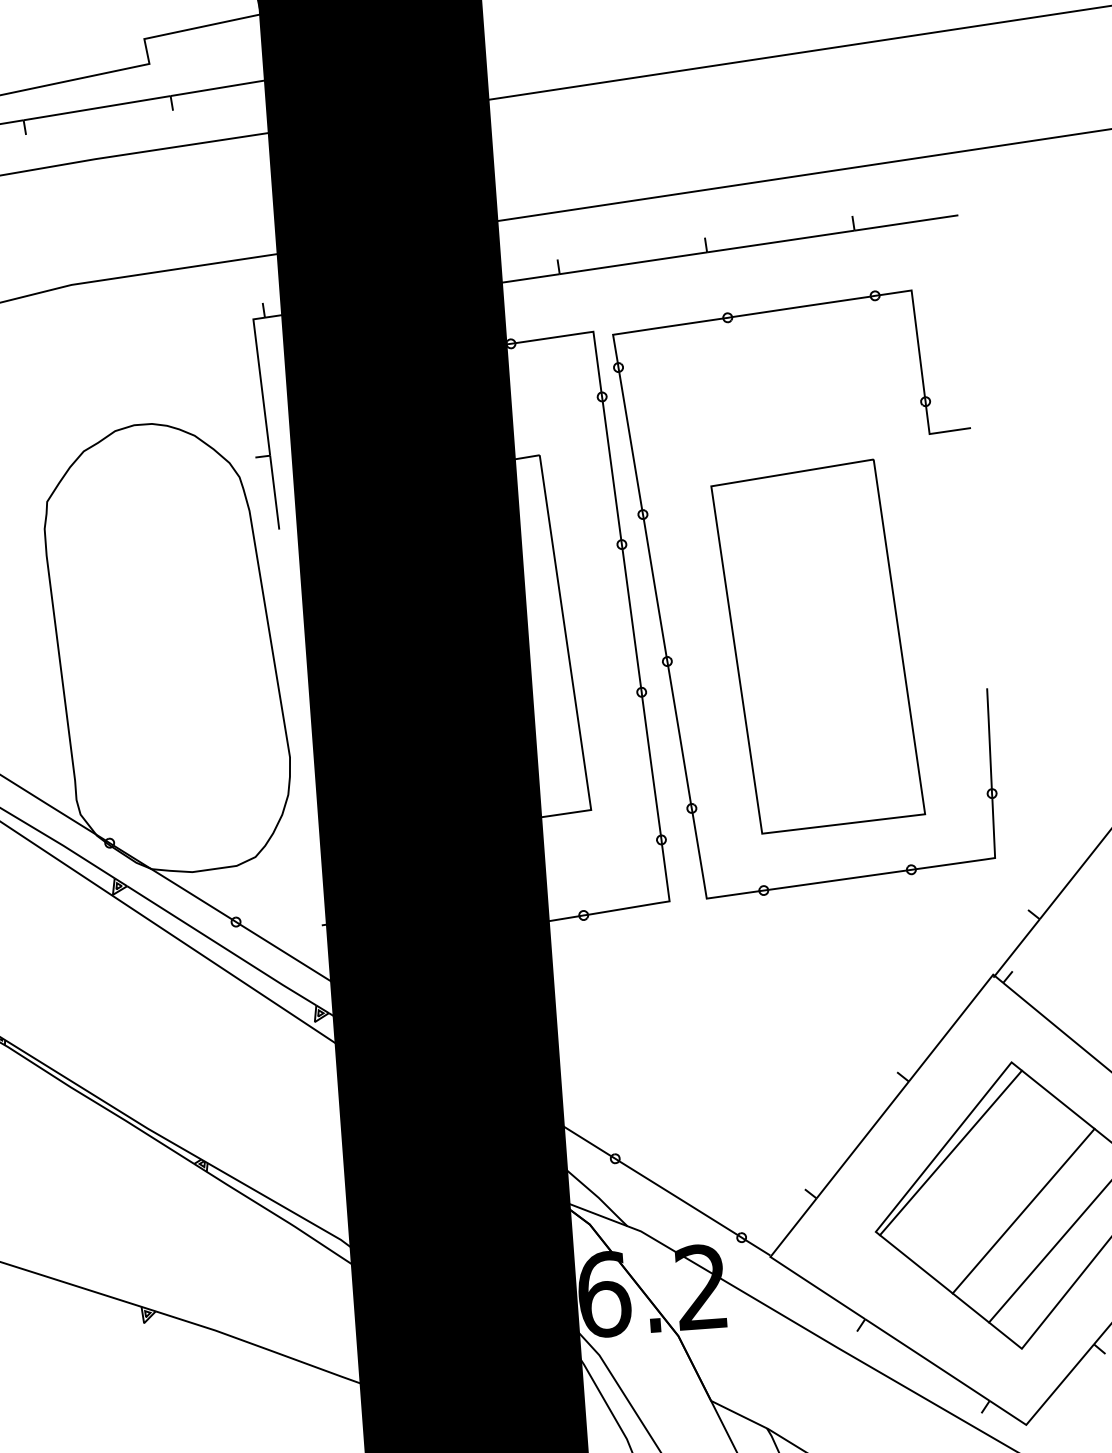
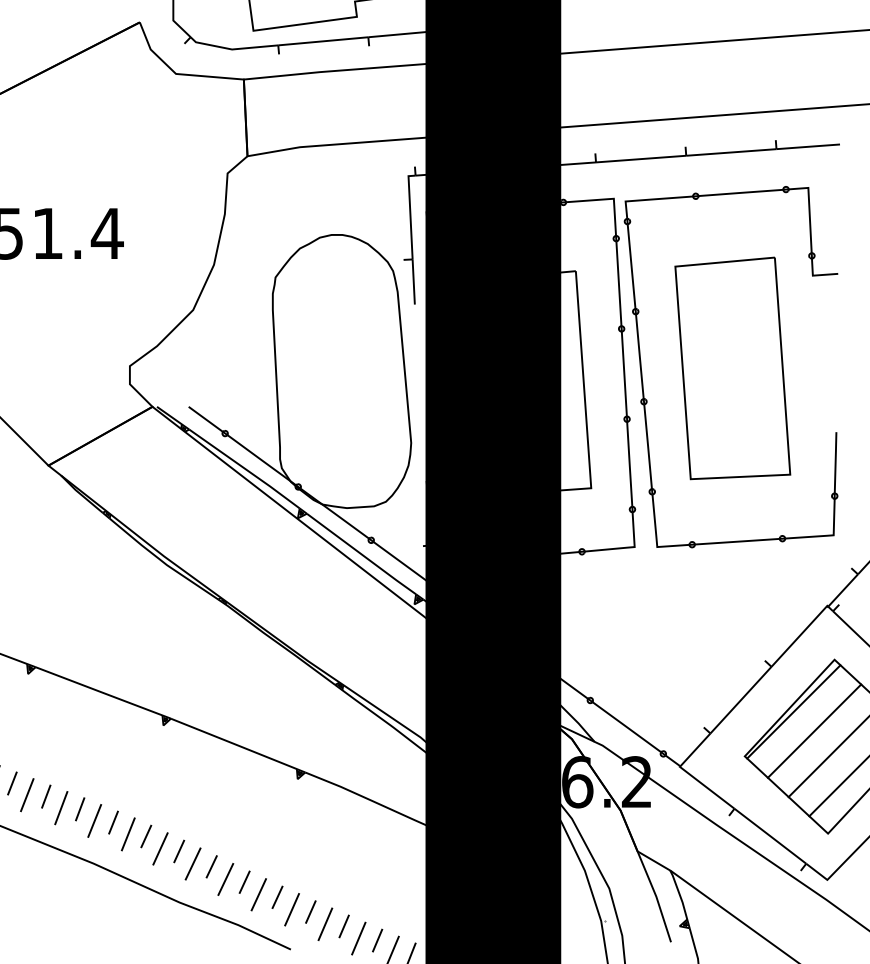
part: (817, 646) -> (732, 368), moved
line: (987, 1181) -> (814, 730), added

